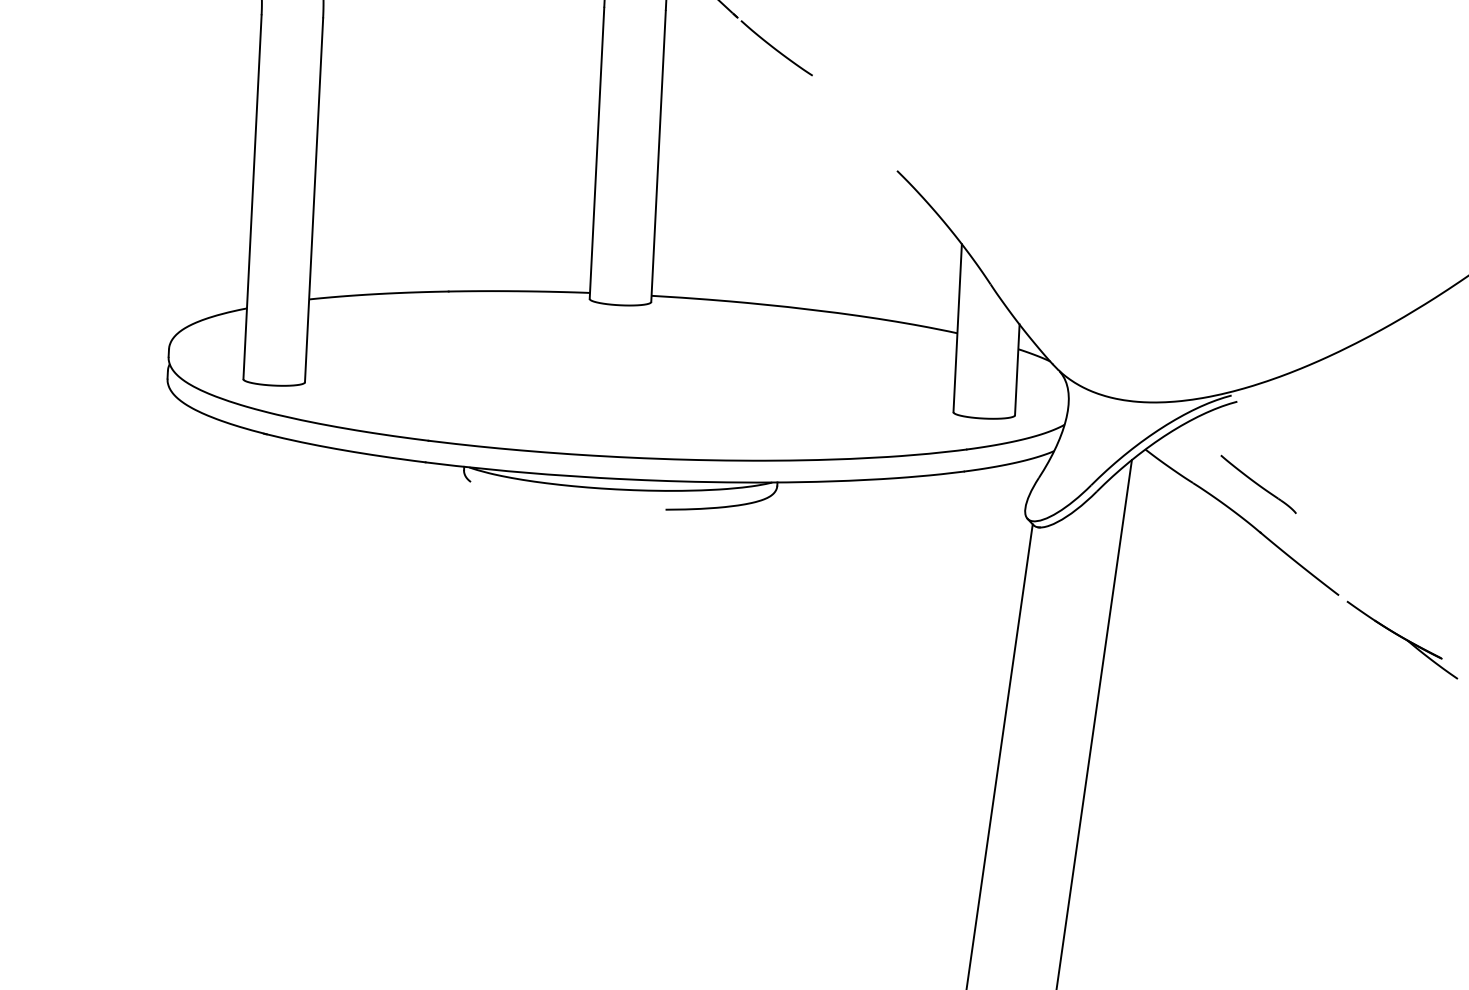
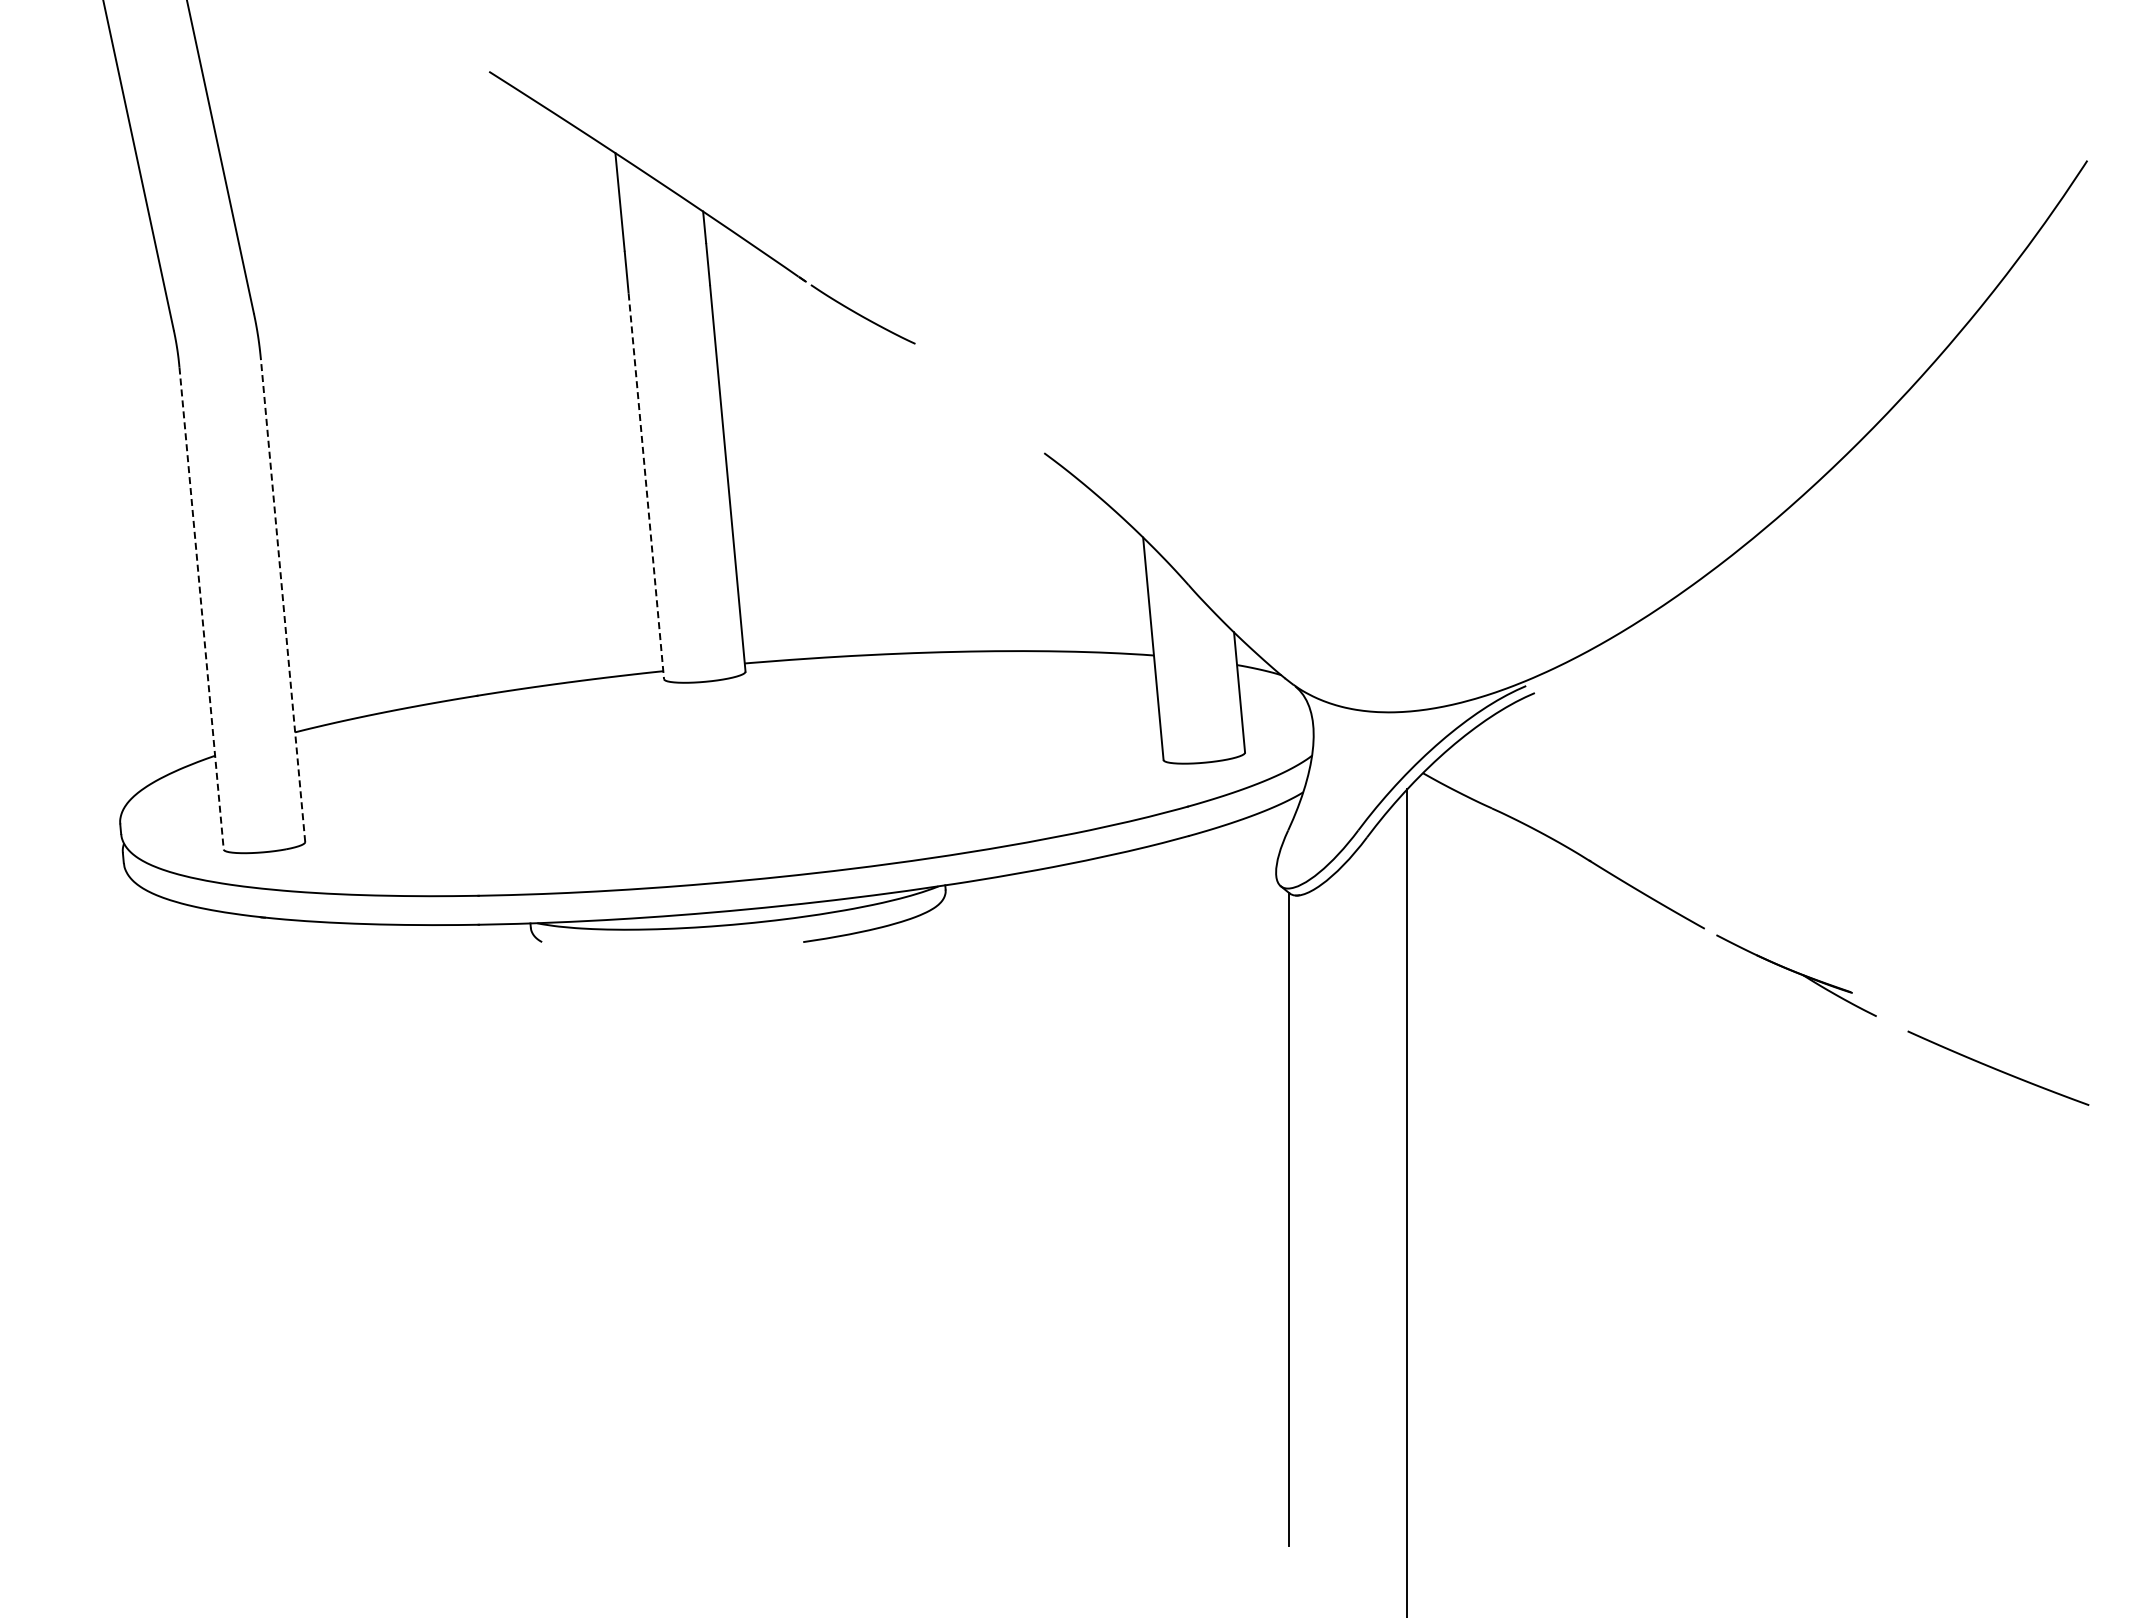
line: (597, 153) -> (646, 486), solid -> dashed
line: (252, 197) -> (201, 609), solid -> dashed
line: (314, 199) -> (283, 600), solid -> dashed
part: (1258, 484) -> (1578, 797), removed

